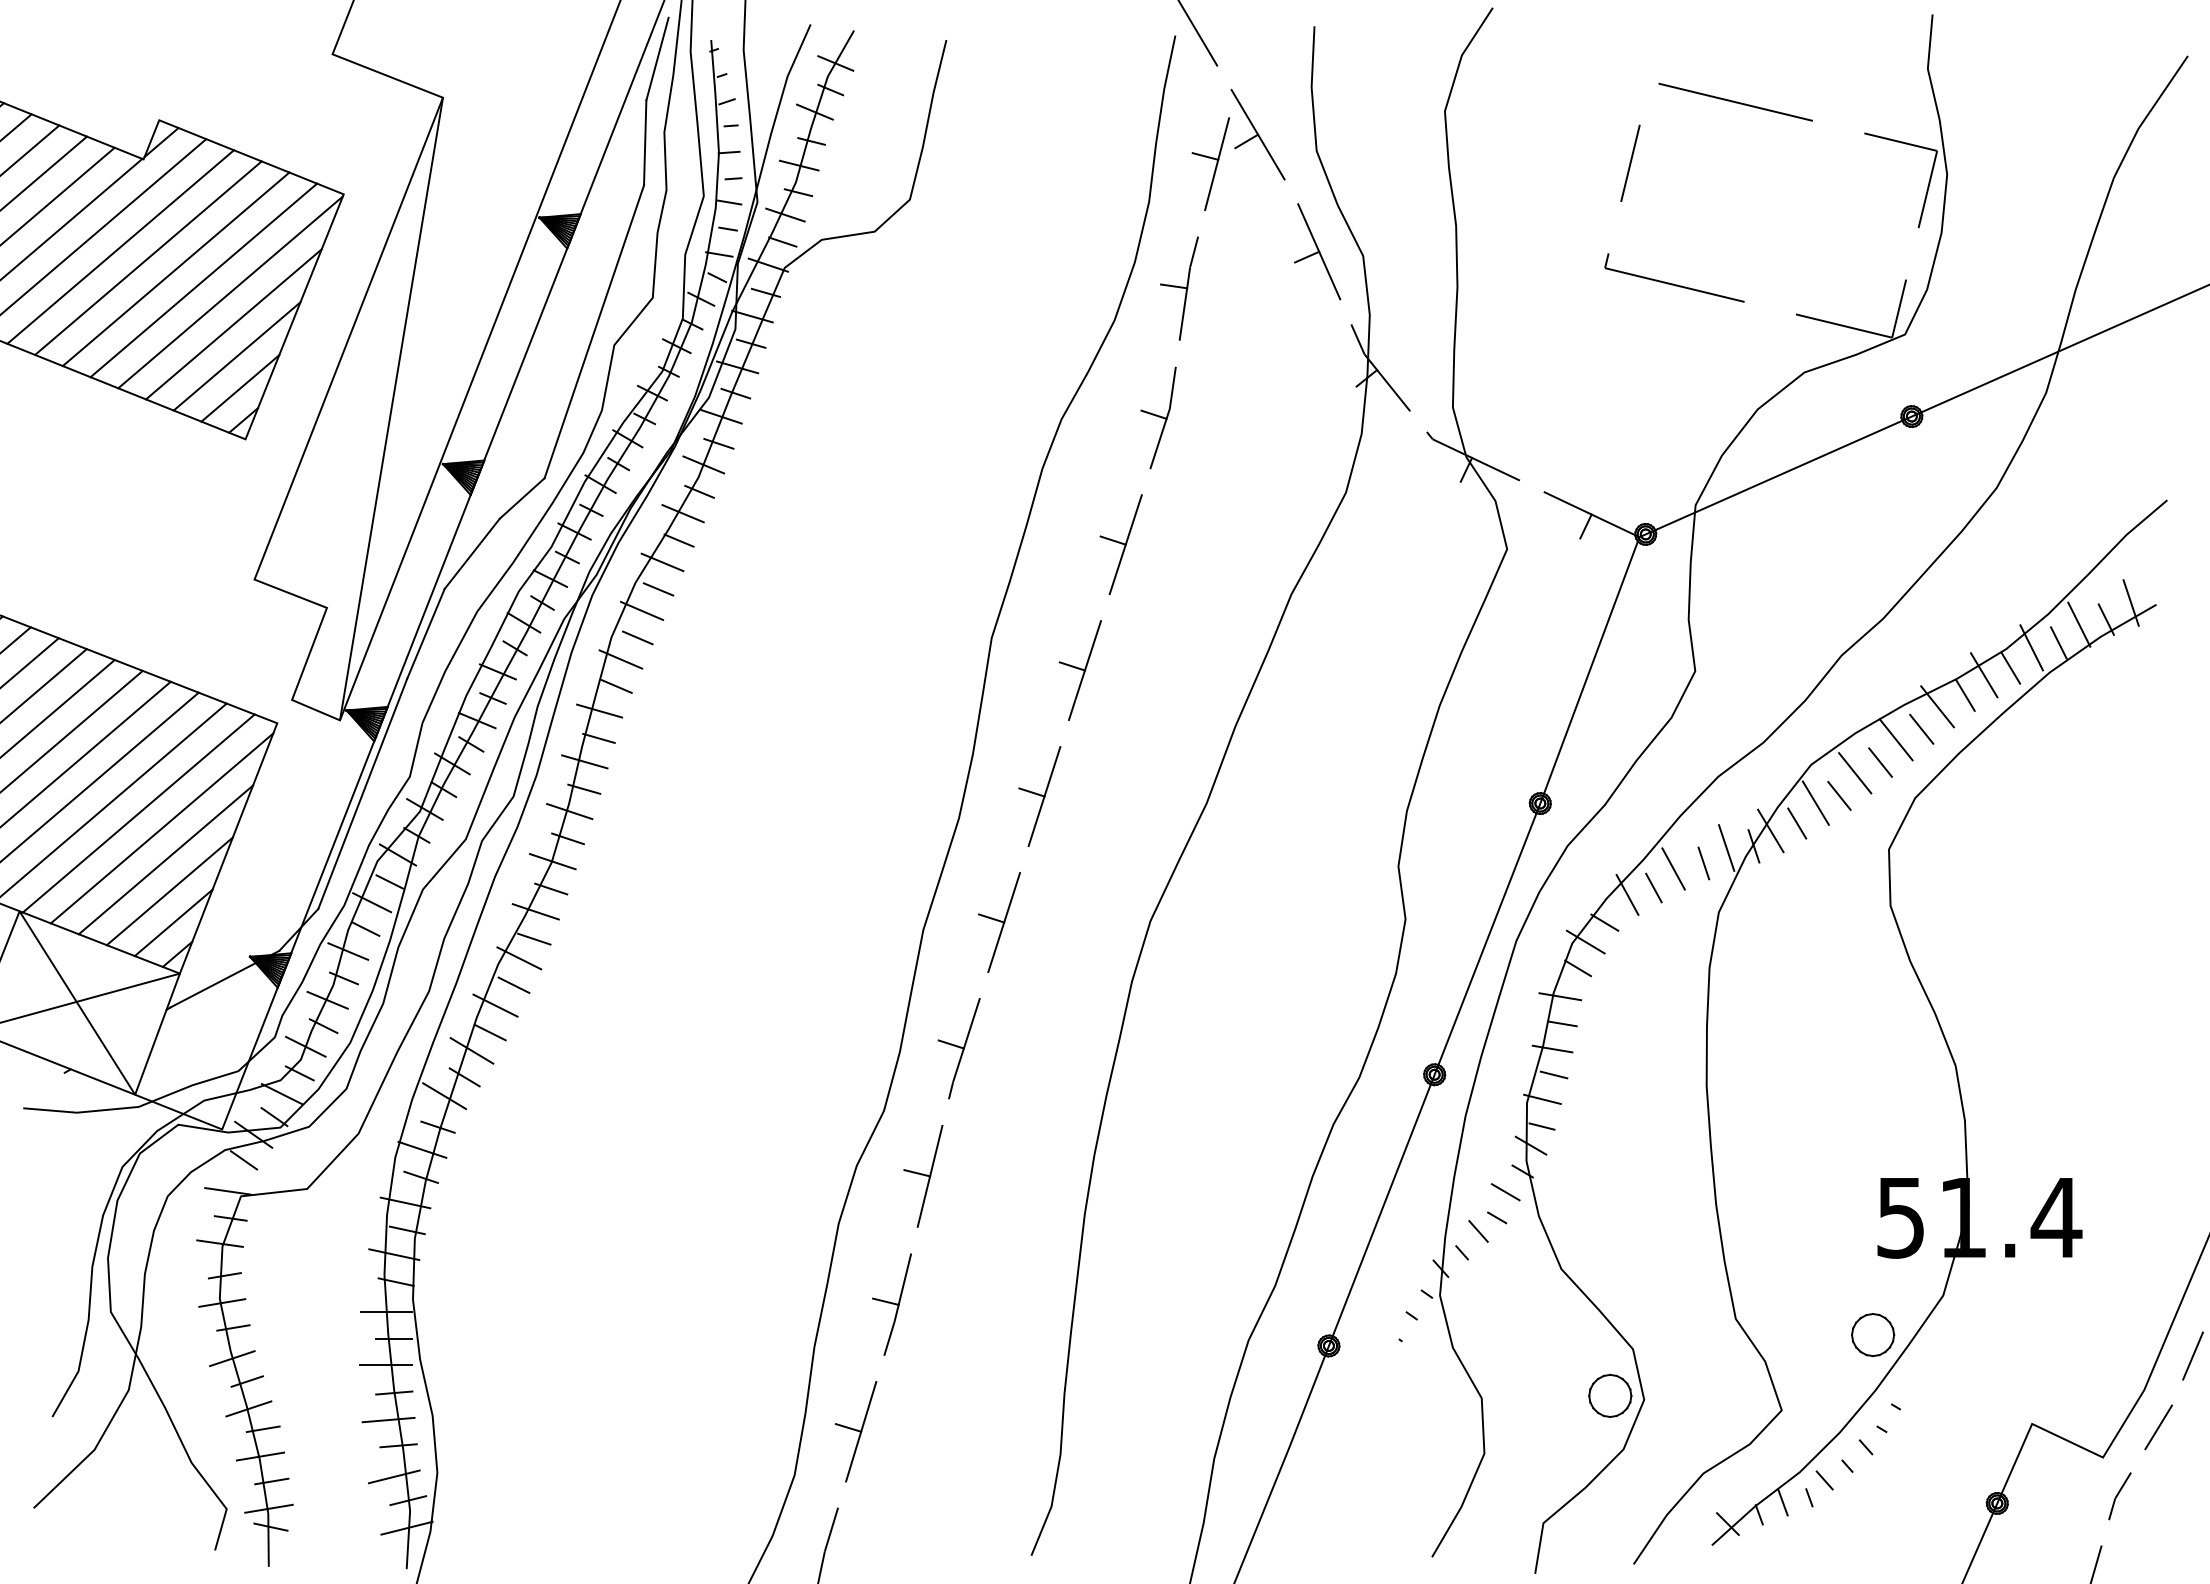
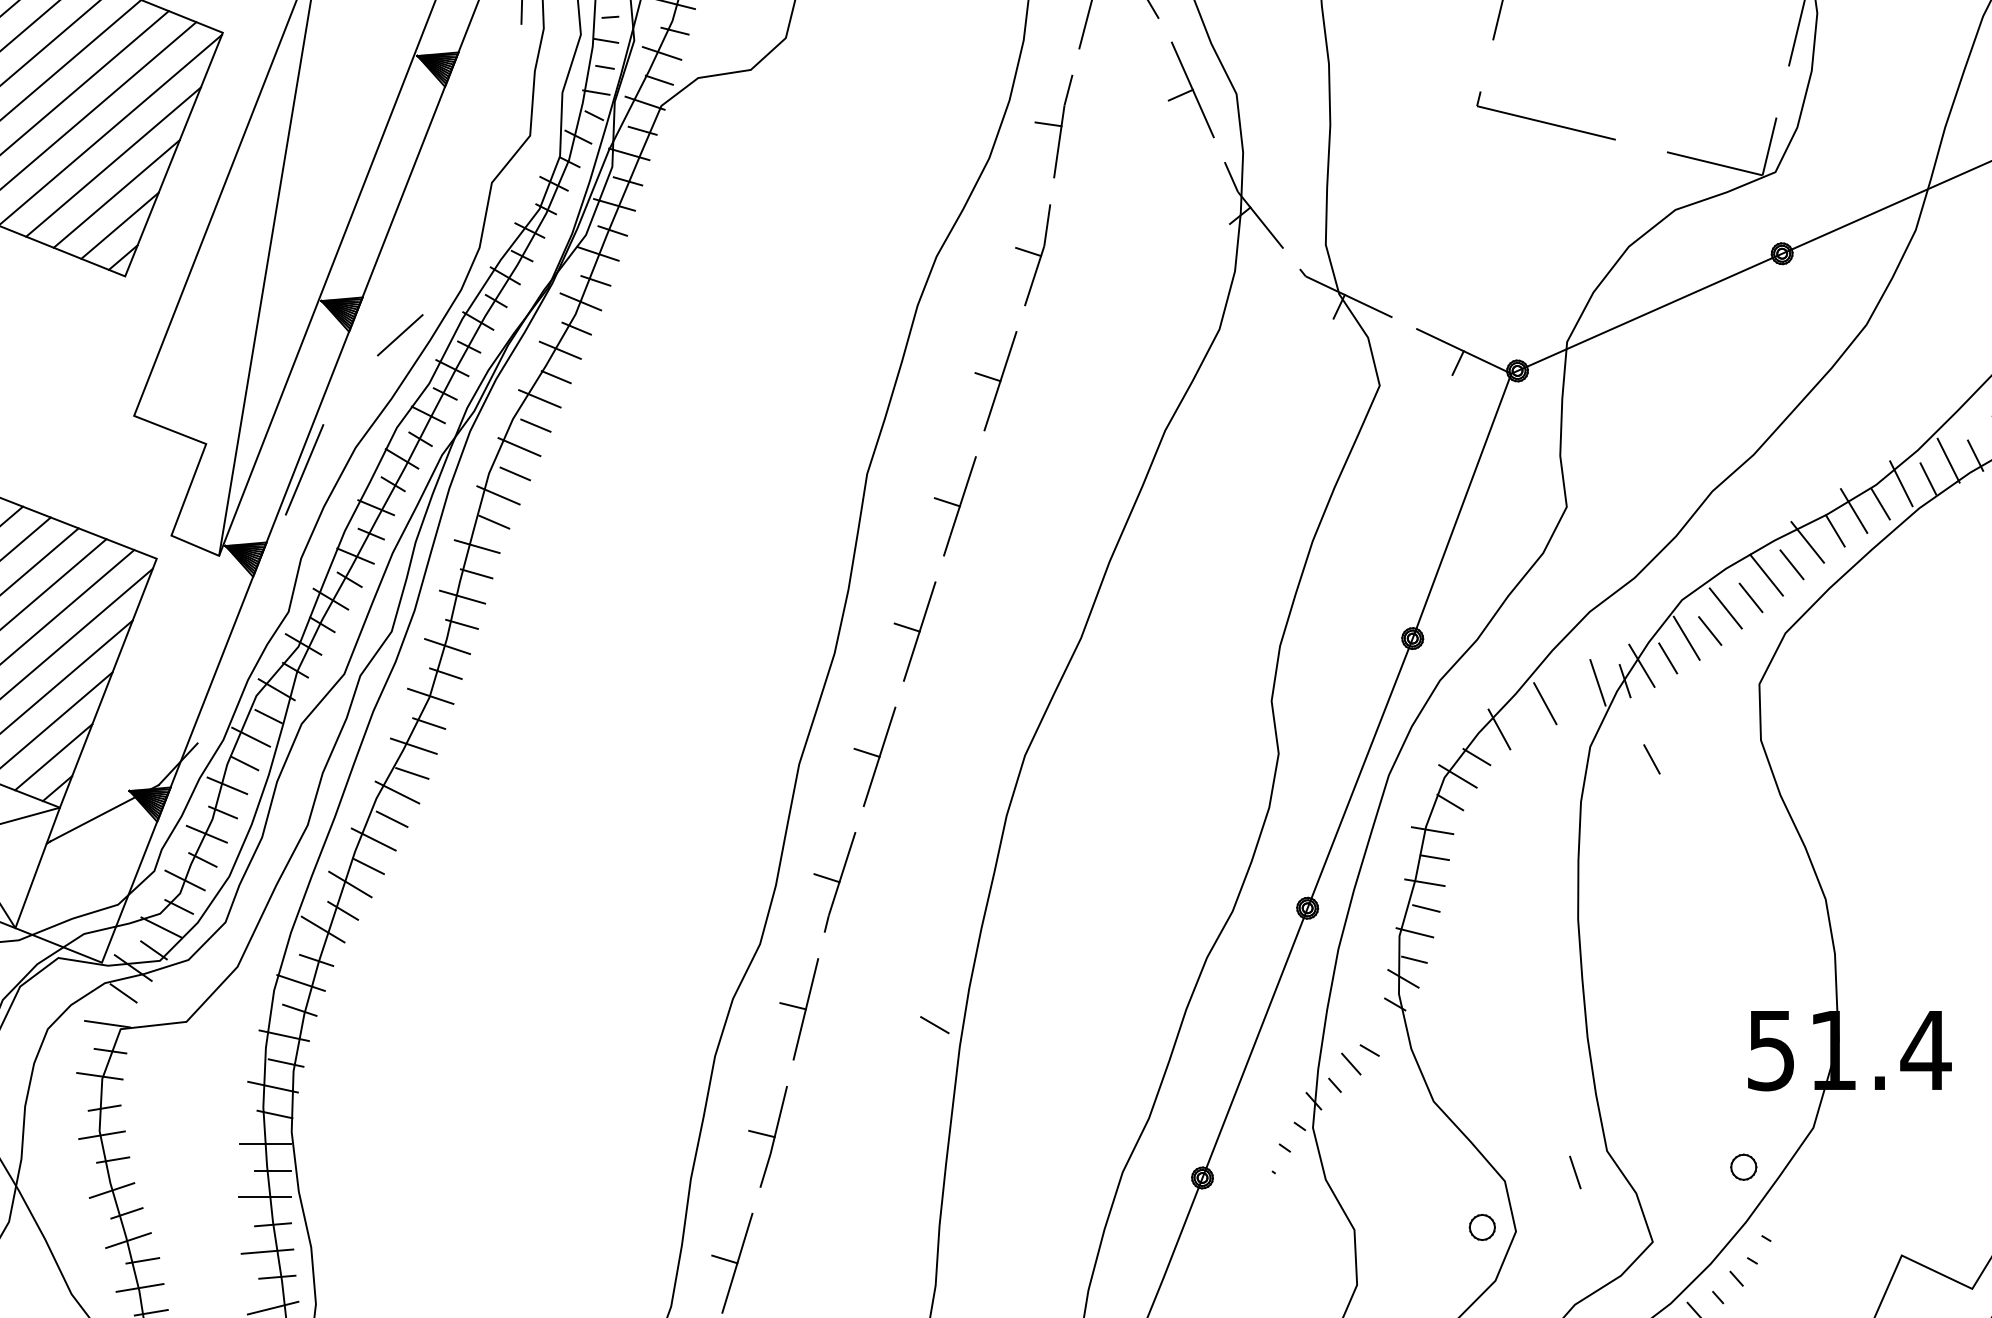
line: (594, 331) -> (472, 169), removed
line: (471, 553) -> (349, 389), removed
line: (362, 793) -> (241, 628), removed
line: (1703, 863) -> (1574, 1172), moved
line: (1653, 887) -> (1651, 758), moved
line: (1505, 1192) -> (934, 1025), moved
part: (1873, 1335) -> (1744, 1167), size x0.6
part: (1610, 1395) -> (1482, 1227), size x0.6

